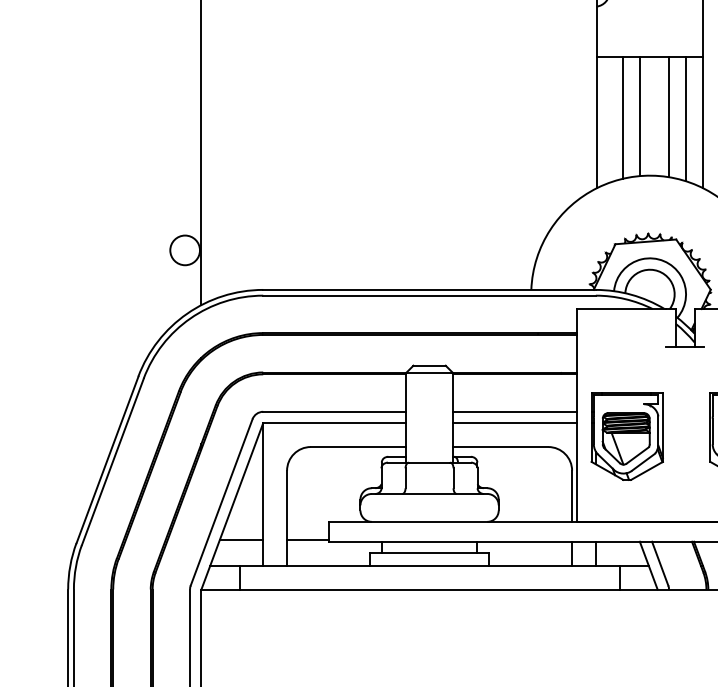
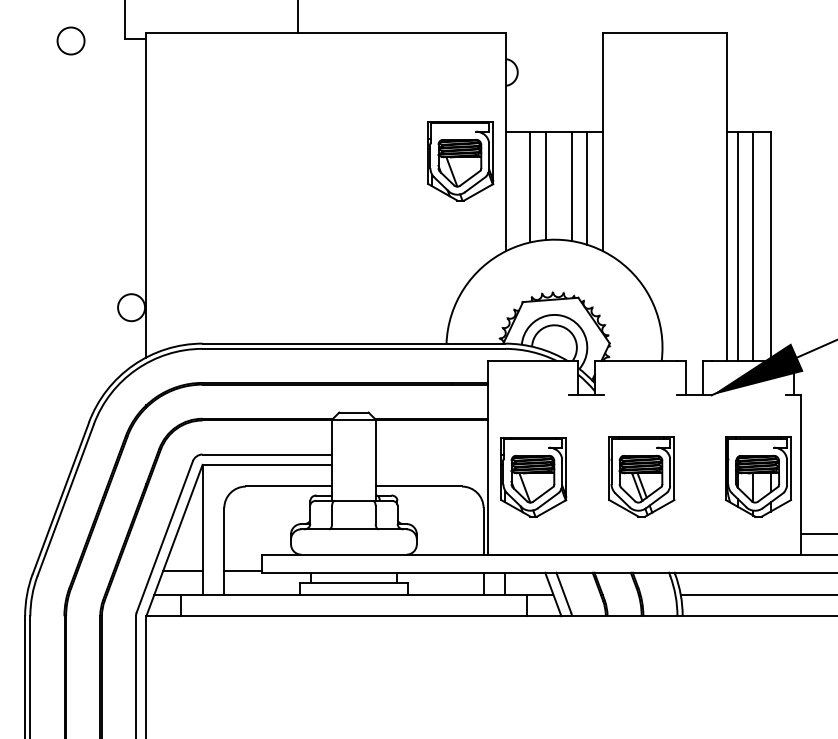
part: (546, 89) -> (460, 161), added
line: (514, 411) -> (431, 454), removed
line: (514, 422) -> (431, 464), removed

